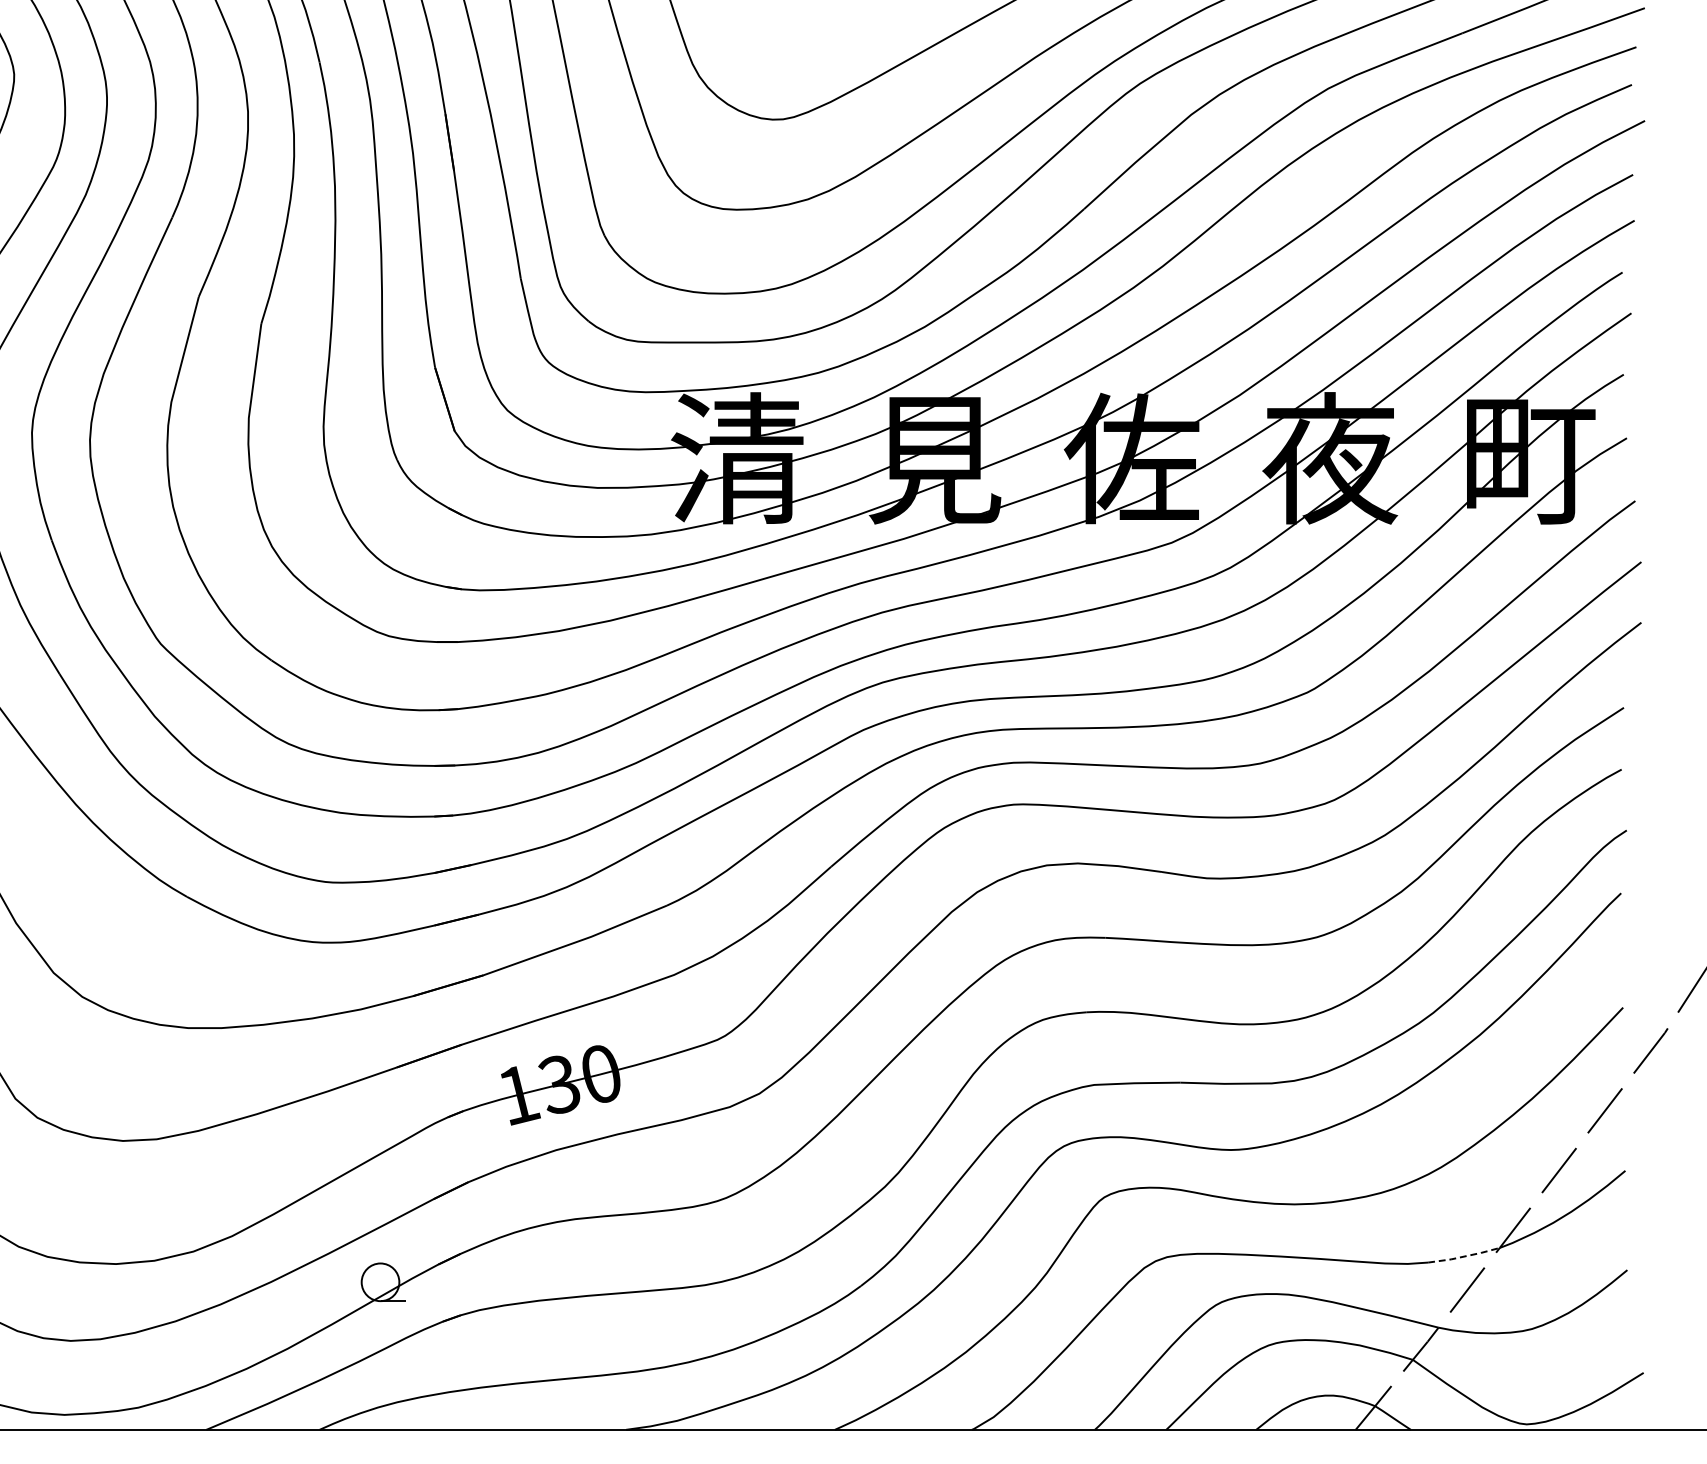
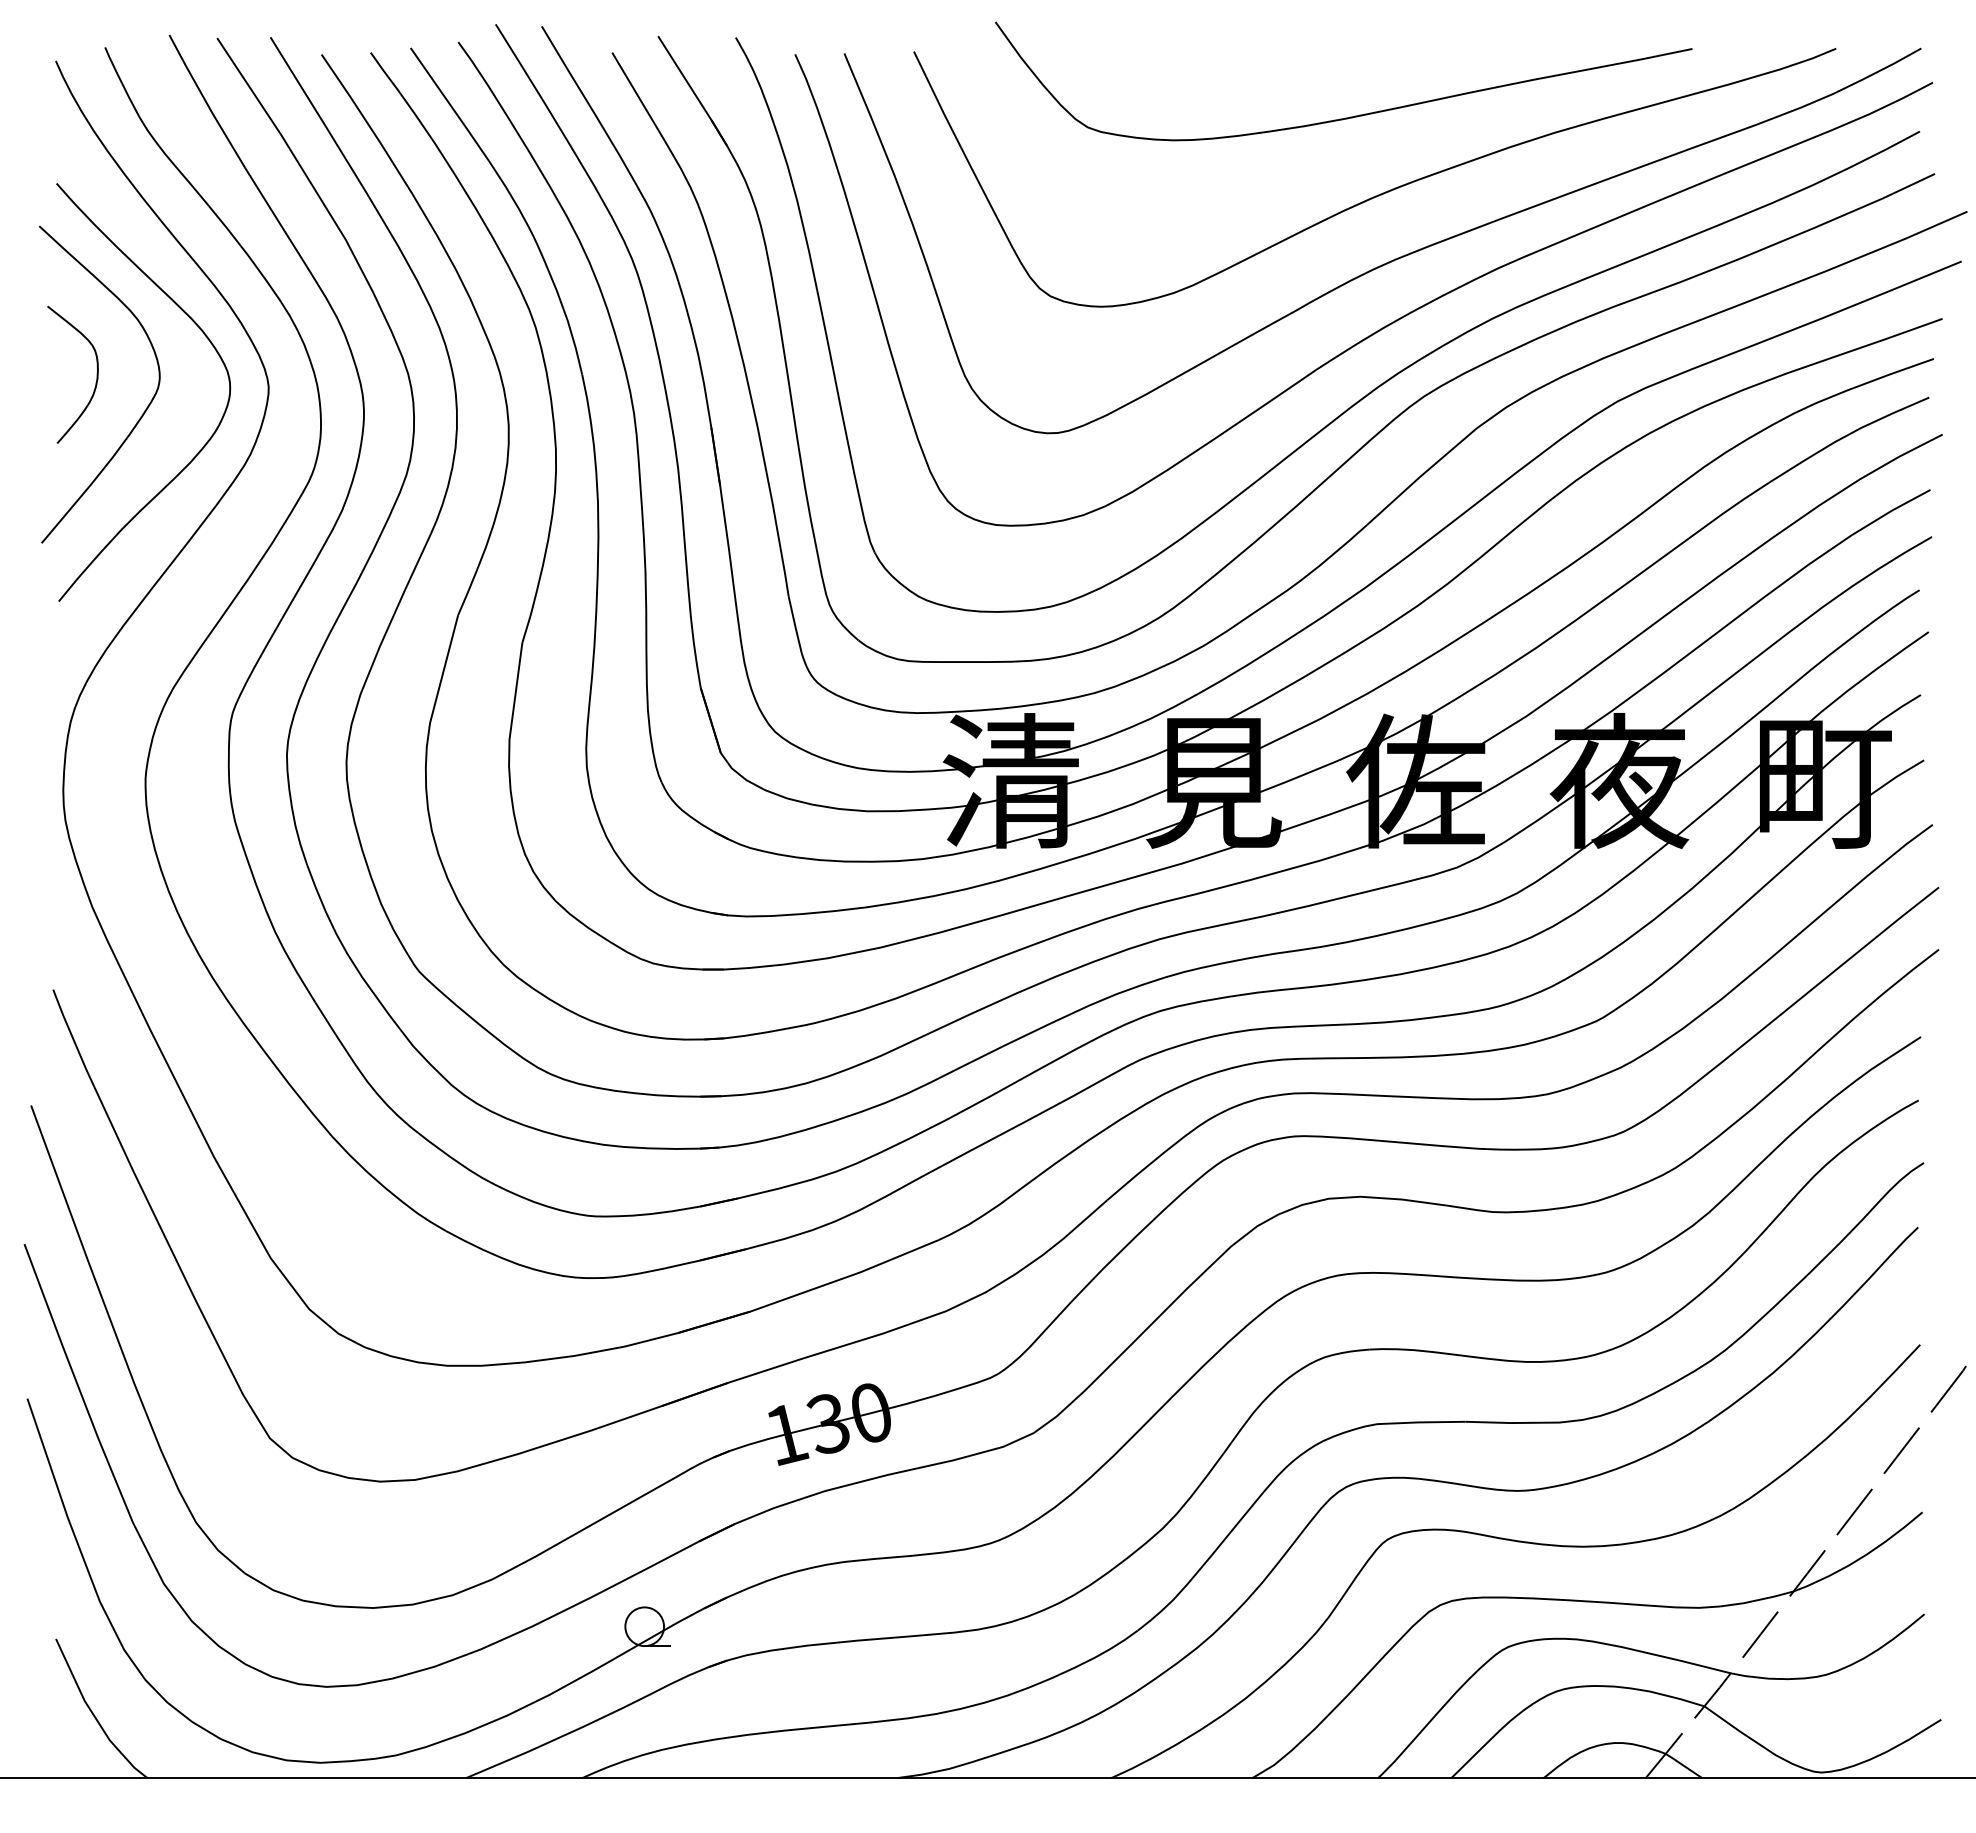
line: (1464, 1256) -> (1757, 1600), dashed -> solid

